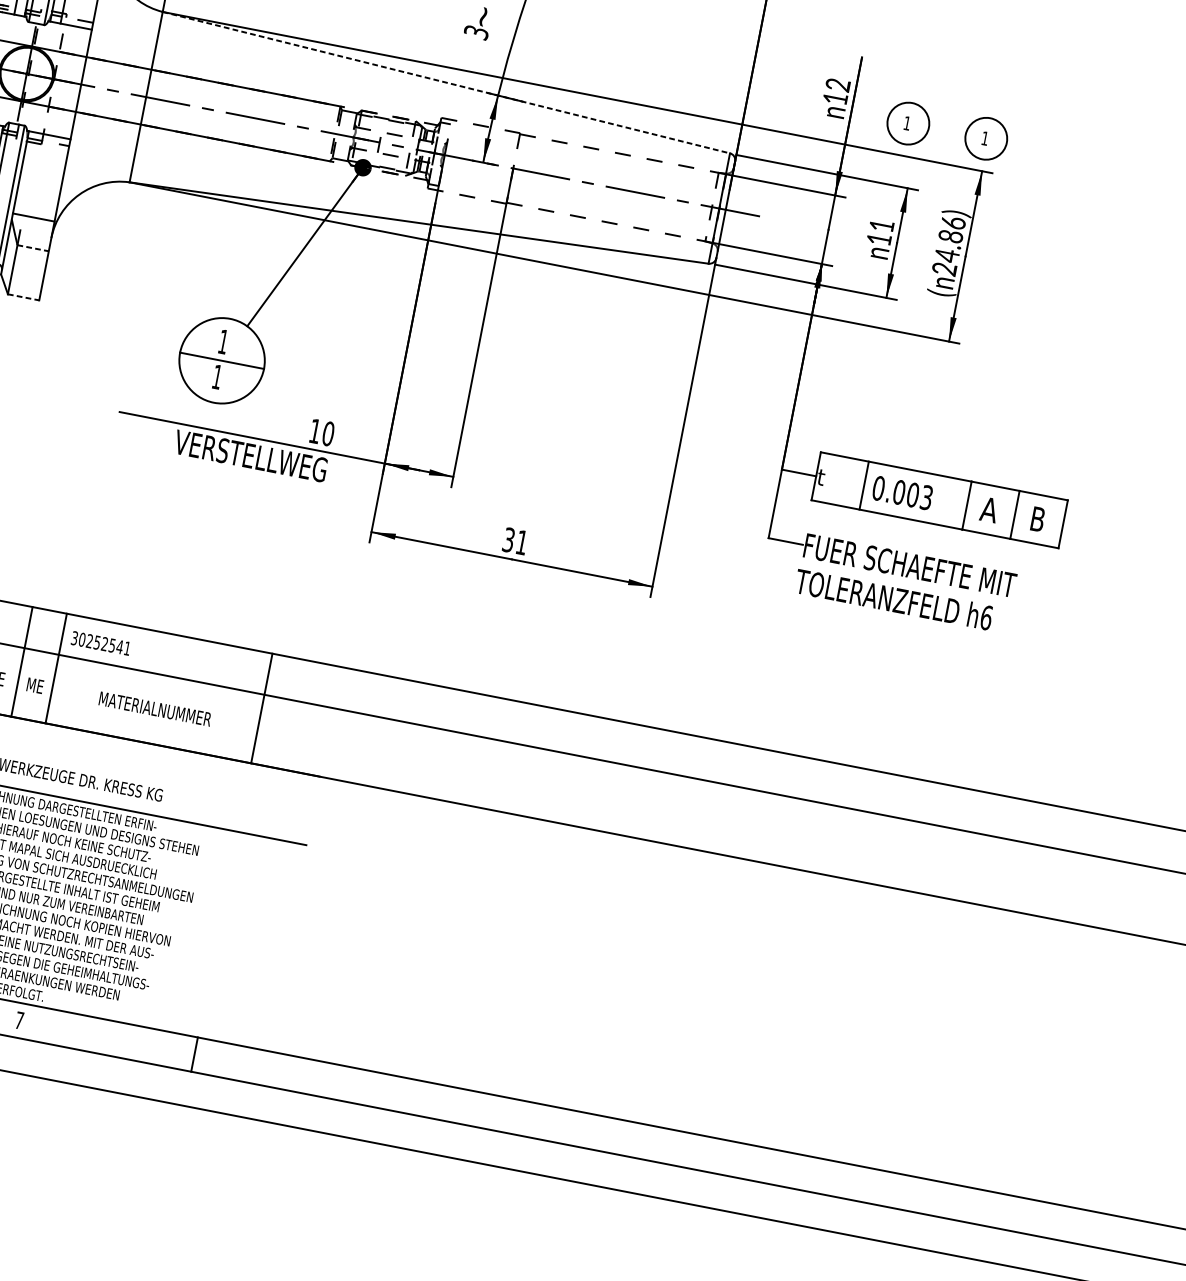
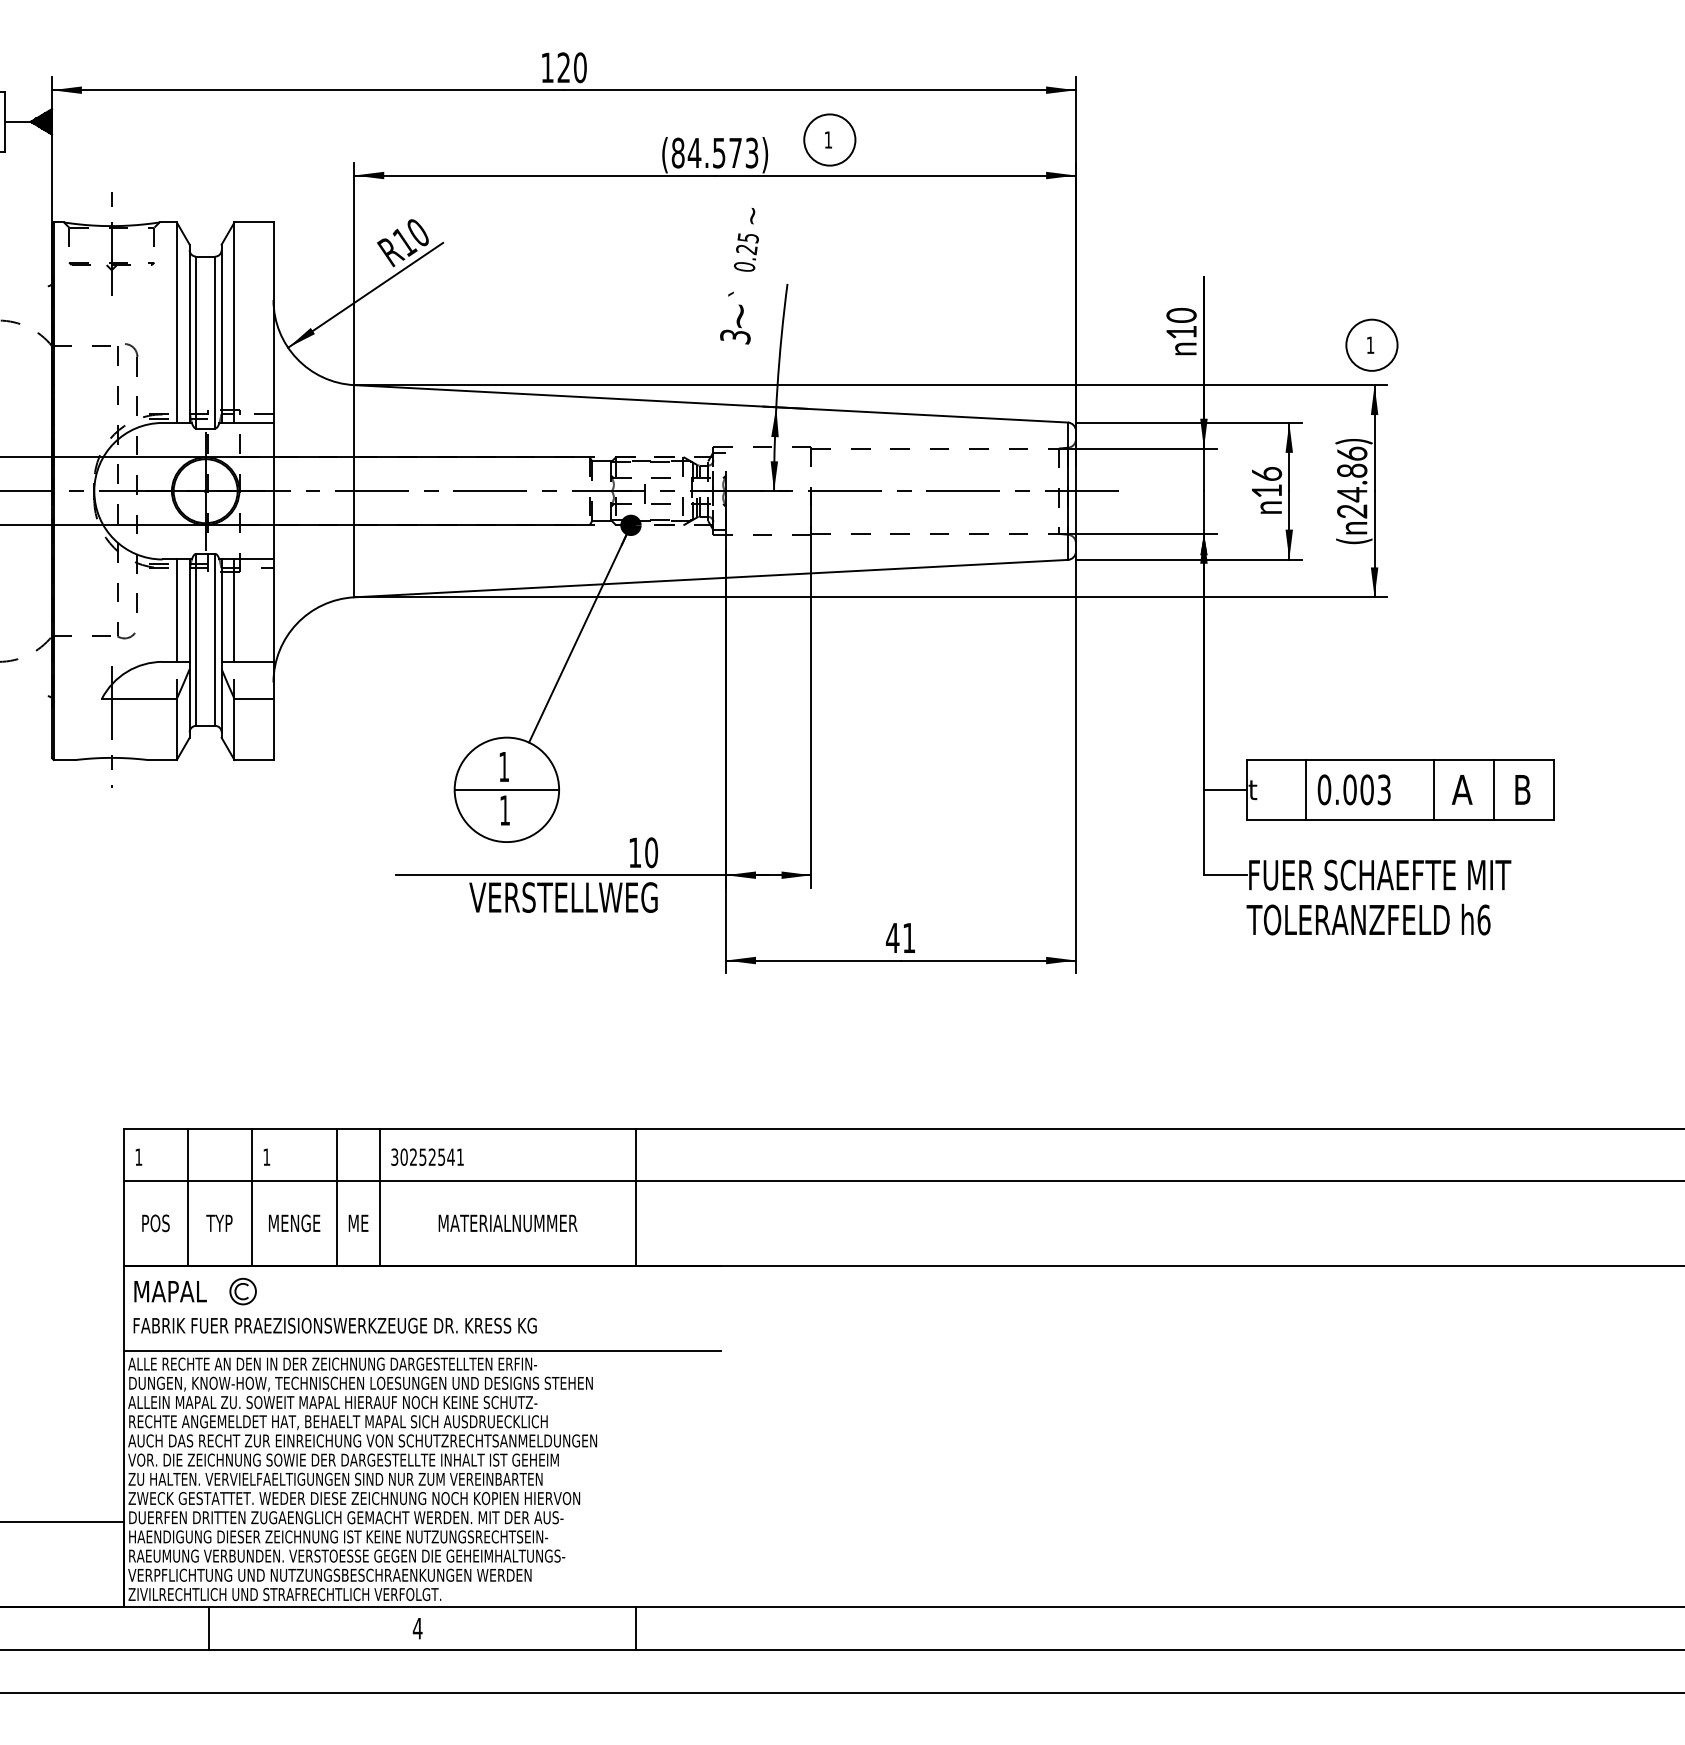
line: (446, 82) -> (711, 403), dashed -> solid
text: (838, 84) -> (1181, 314), 12 -> 10
part: (908, 122) -> (1274, 344), removed
line: (31, 174) -> (234, 610), added
text: (882, 225) -> (1267, 473), 11 -> 16
line: (32, 247) -> (253, 698), dashed -> solid
line: (23, 297) -> (253, 760), dashed -> solid
text: (508, 539) -> (892, 937), 31 -> 41
text: (19, 1020) -> (417, 1628), 7 -> 4

